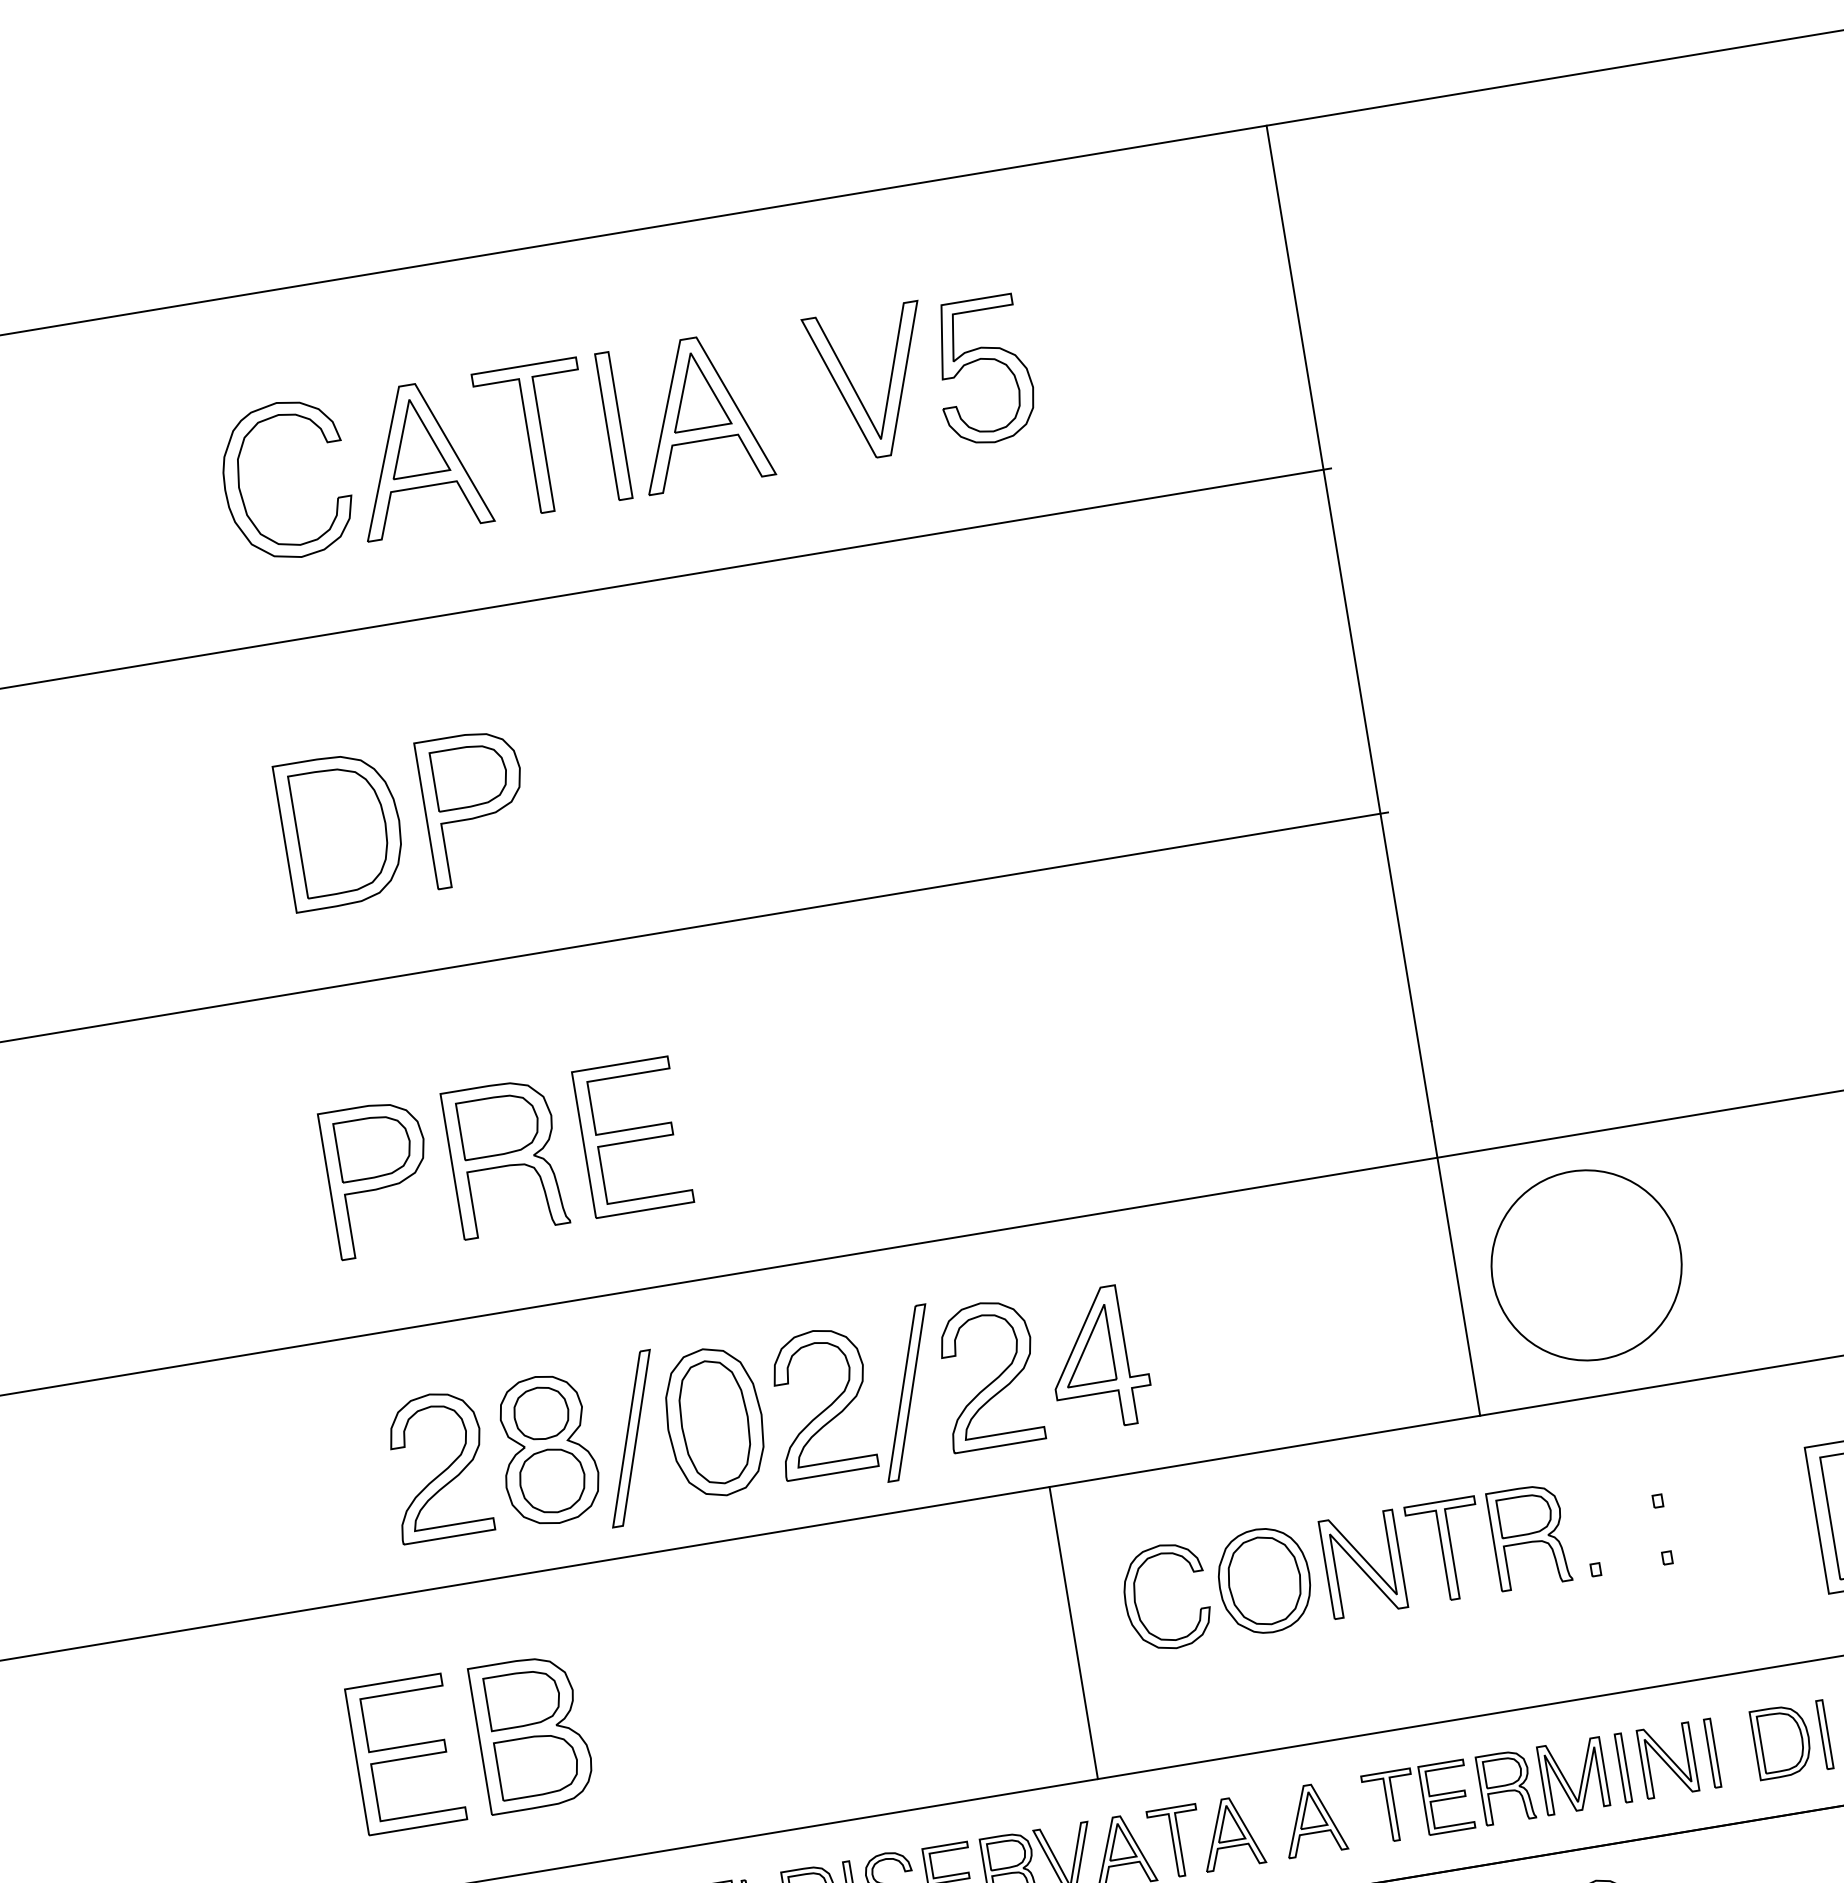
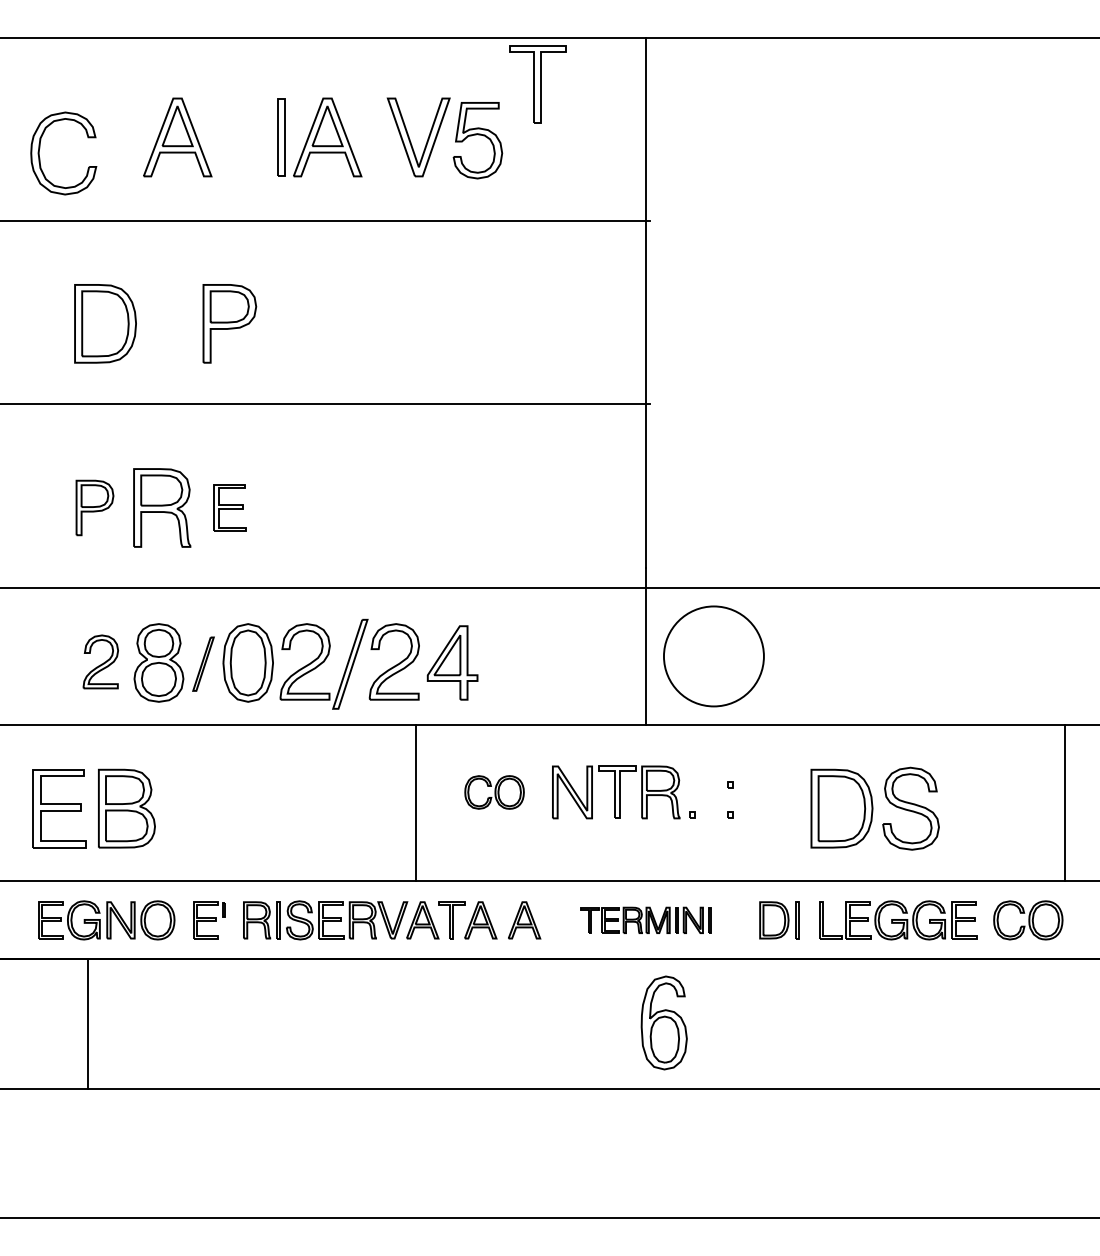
part: (535, 439) -> (537, 84), moved
part: (241, 478) -> (40, 148), moved
part: (474, 807) -> (229, 323), moved
part: (631, 1136) -> (229, 507), size x0.6
part: (378, 1178) -> (94, 507), size x0.7
part: (631, 1437) -> (203, 663), size x0.6
part: (437, 1465) -> (100, 661), size x0.7
part: (1217, 1588) -> (494, 792), size x0.6
part: (1540, 1782) -> (645, 920), size x0.7

